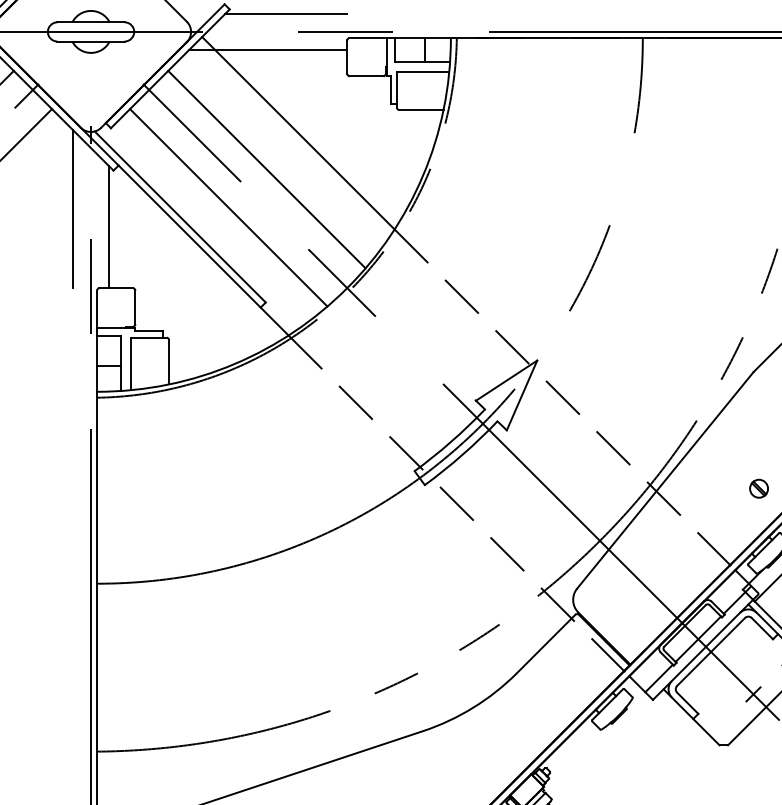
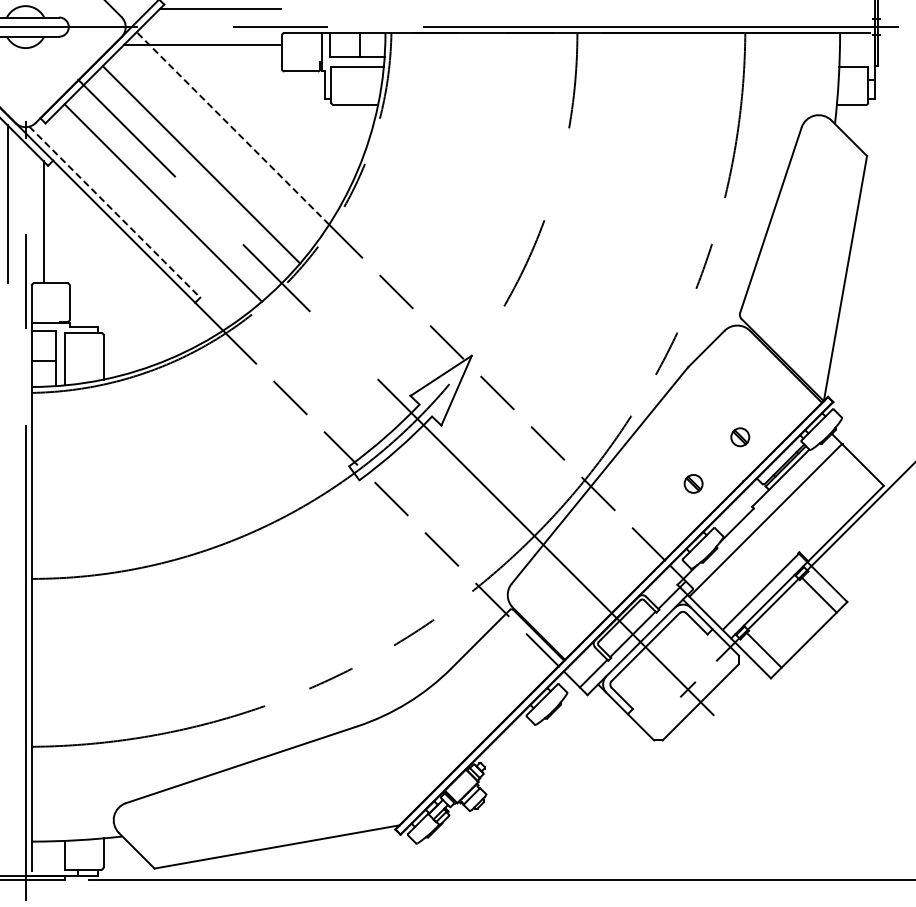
line: (297, 133) -> (232, 128), solid -> dashed
line: (179, 217) -> (114, 212), solid -> dashed

